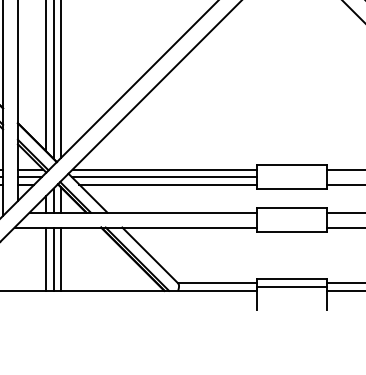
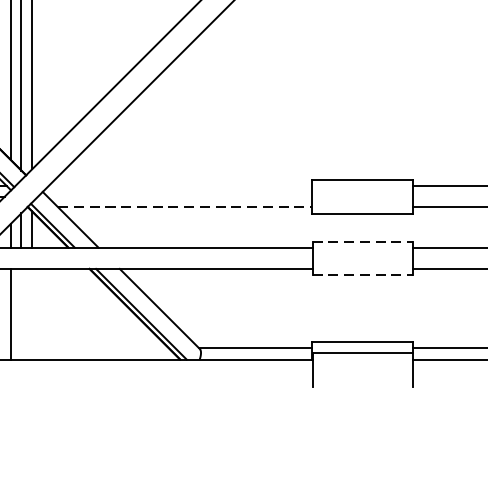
line: (164, 169) -> (180, 185), removed
line: (163, 177) -> (178, 197), removed
line: (168, 184) -> (185, 207), solid -> dashed
line: (292, 208) -> (363, 241), solid -> dashed
line: (292, 231) -> (363, 274), solid -> dashed
line: (53, 258) -> (21, 313), removed
line: (60, 258) -> (31, 313), removed

